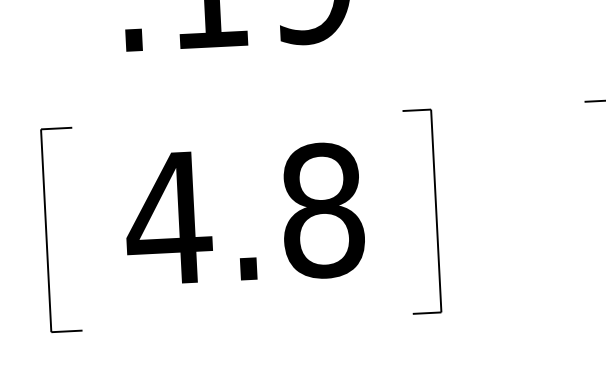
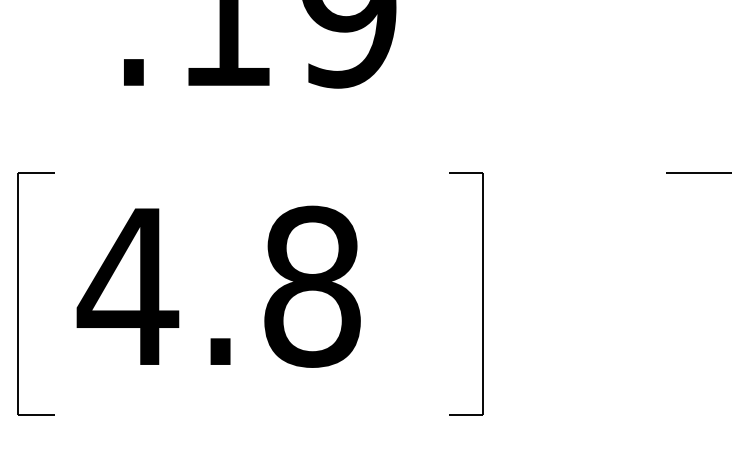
text: (244, 214) -> (218, 286), moved

